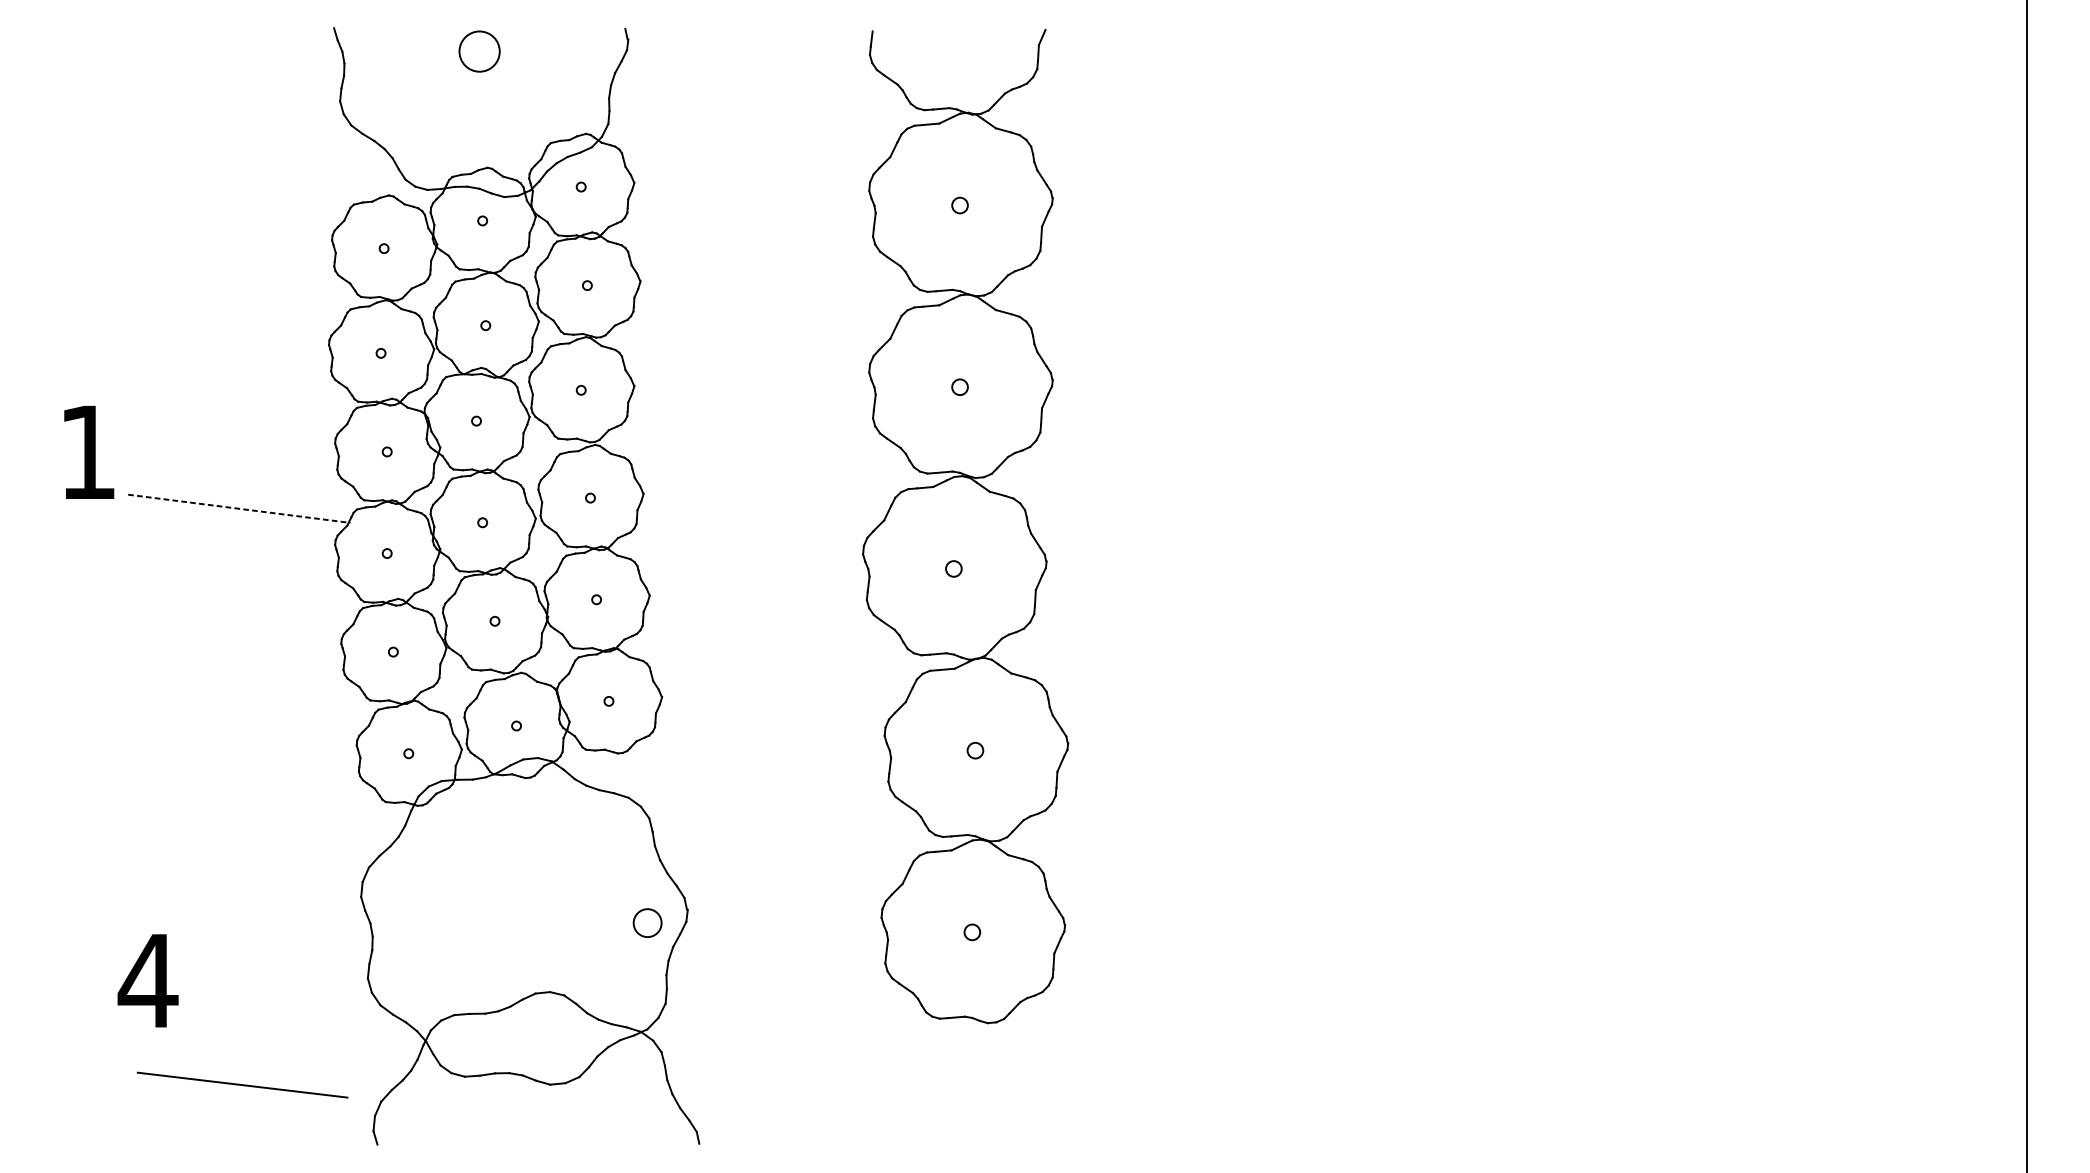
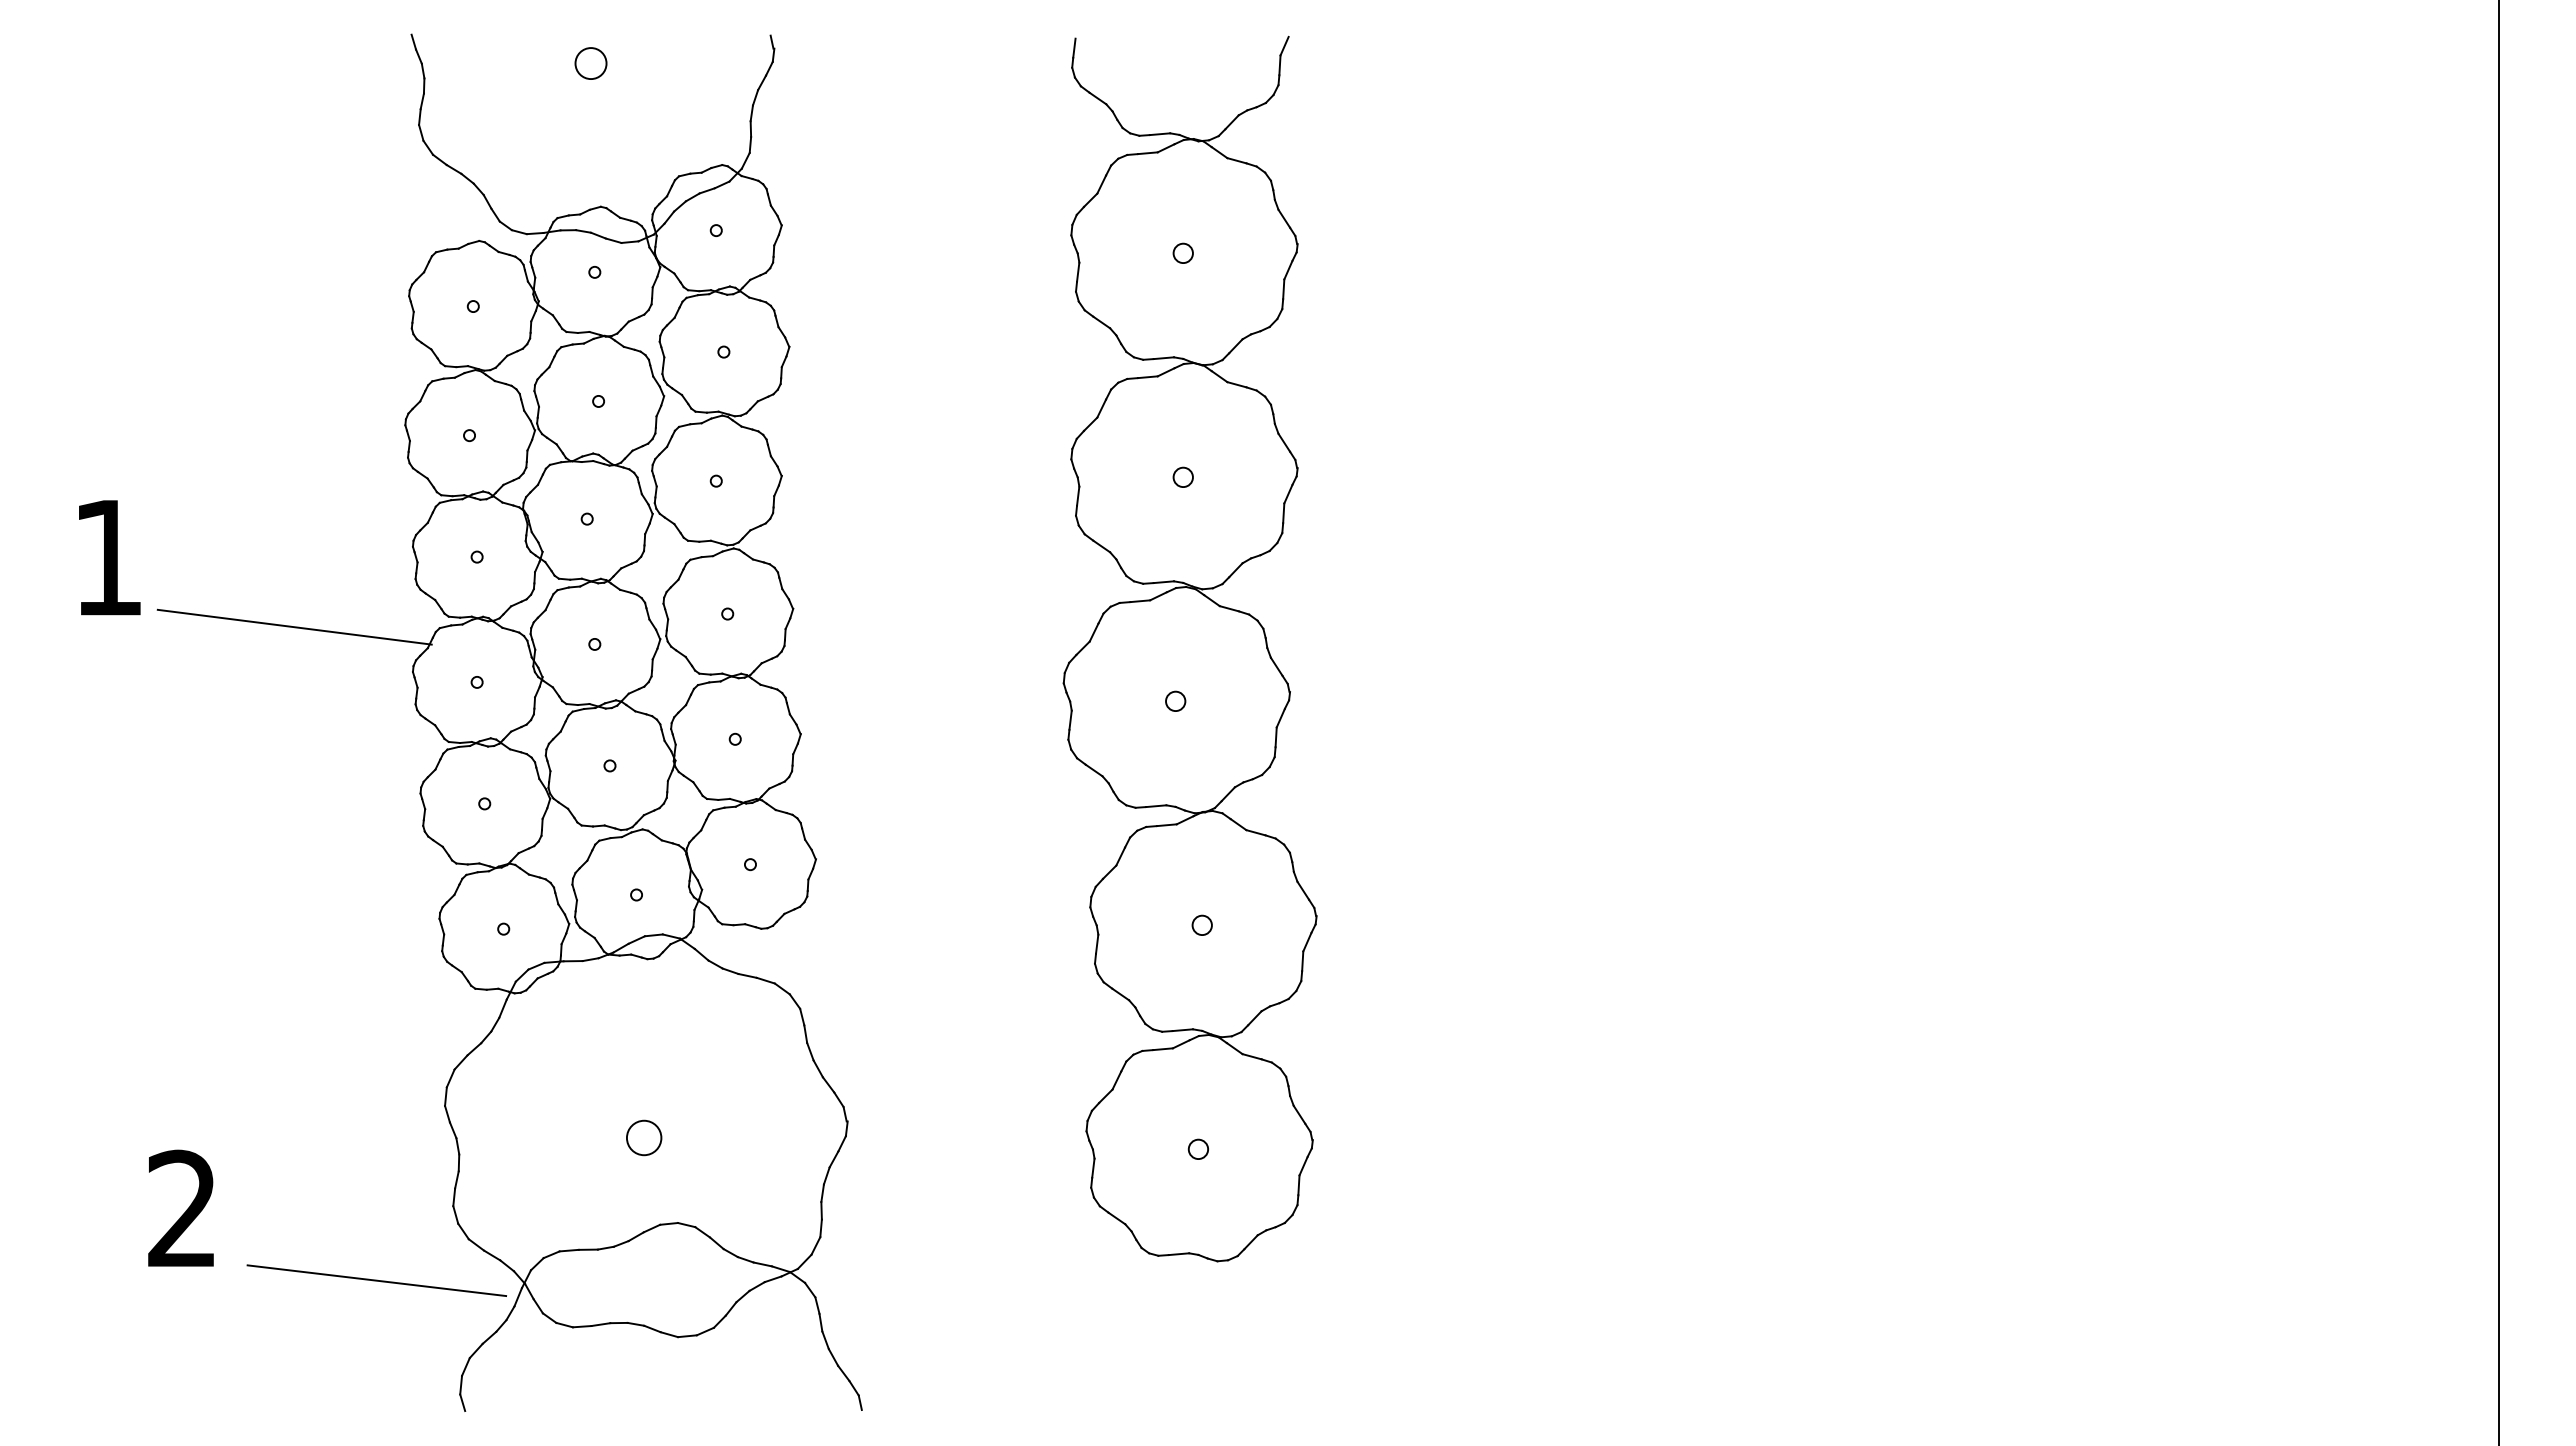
circle: (479, 51) -> (590, 63), size x0.62
line: (239, 509) -> (295, 627), dashed -> solid
circle: (647, 922) -> (644, 1137), moved
text: (147, 979) -> (181, 1207), 4 -> 2
line: (242, 1084) -> (376, 1280), moved

